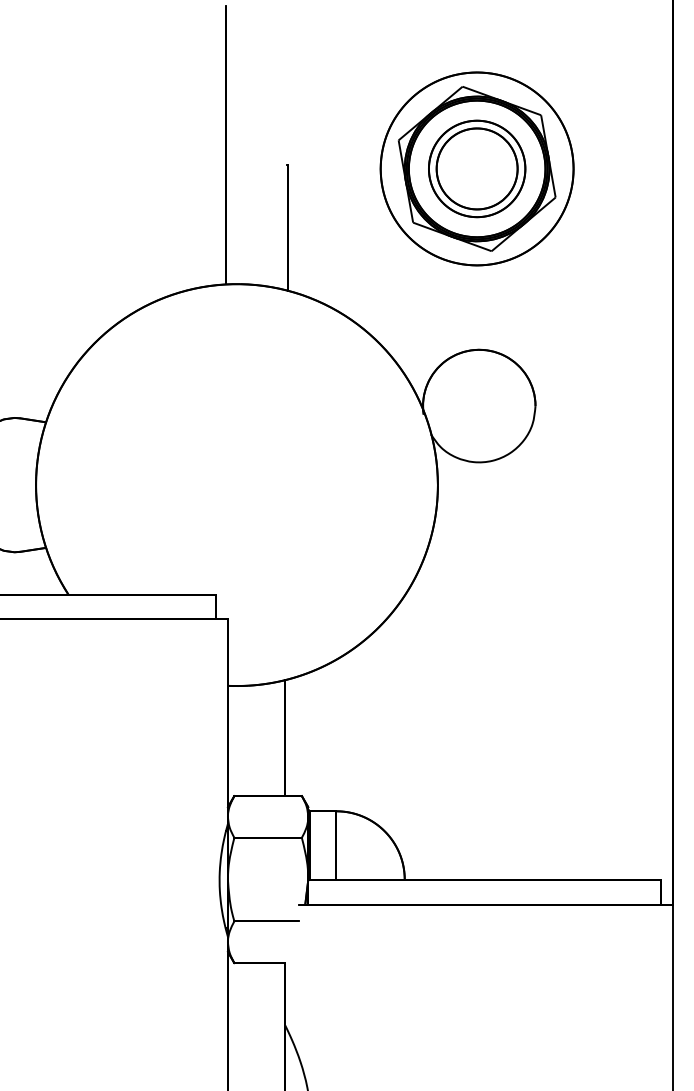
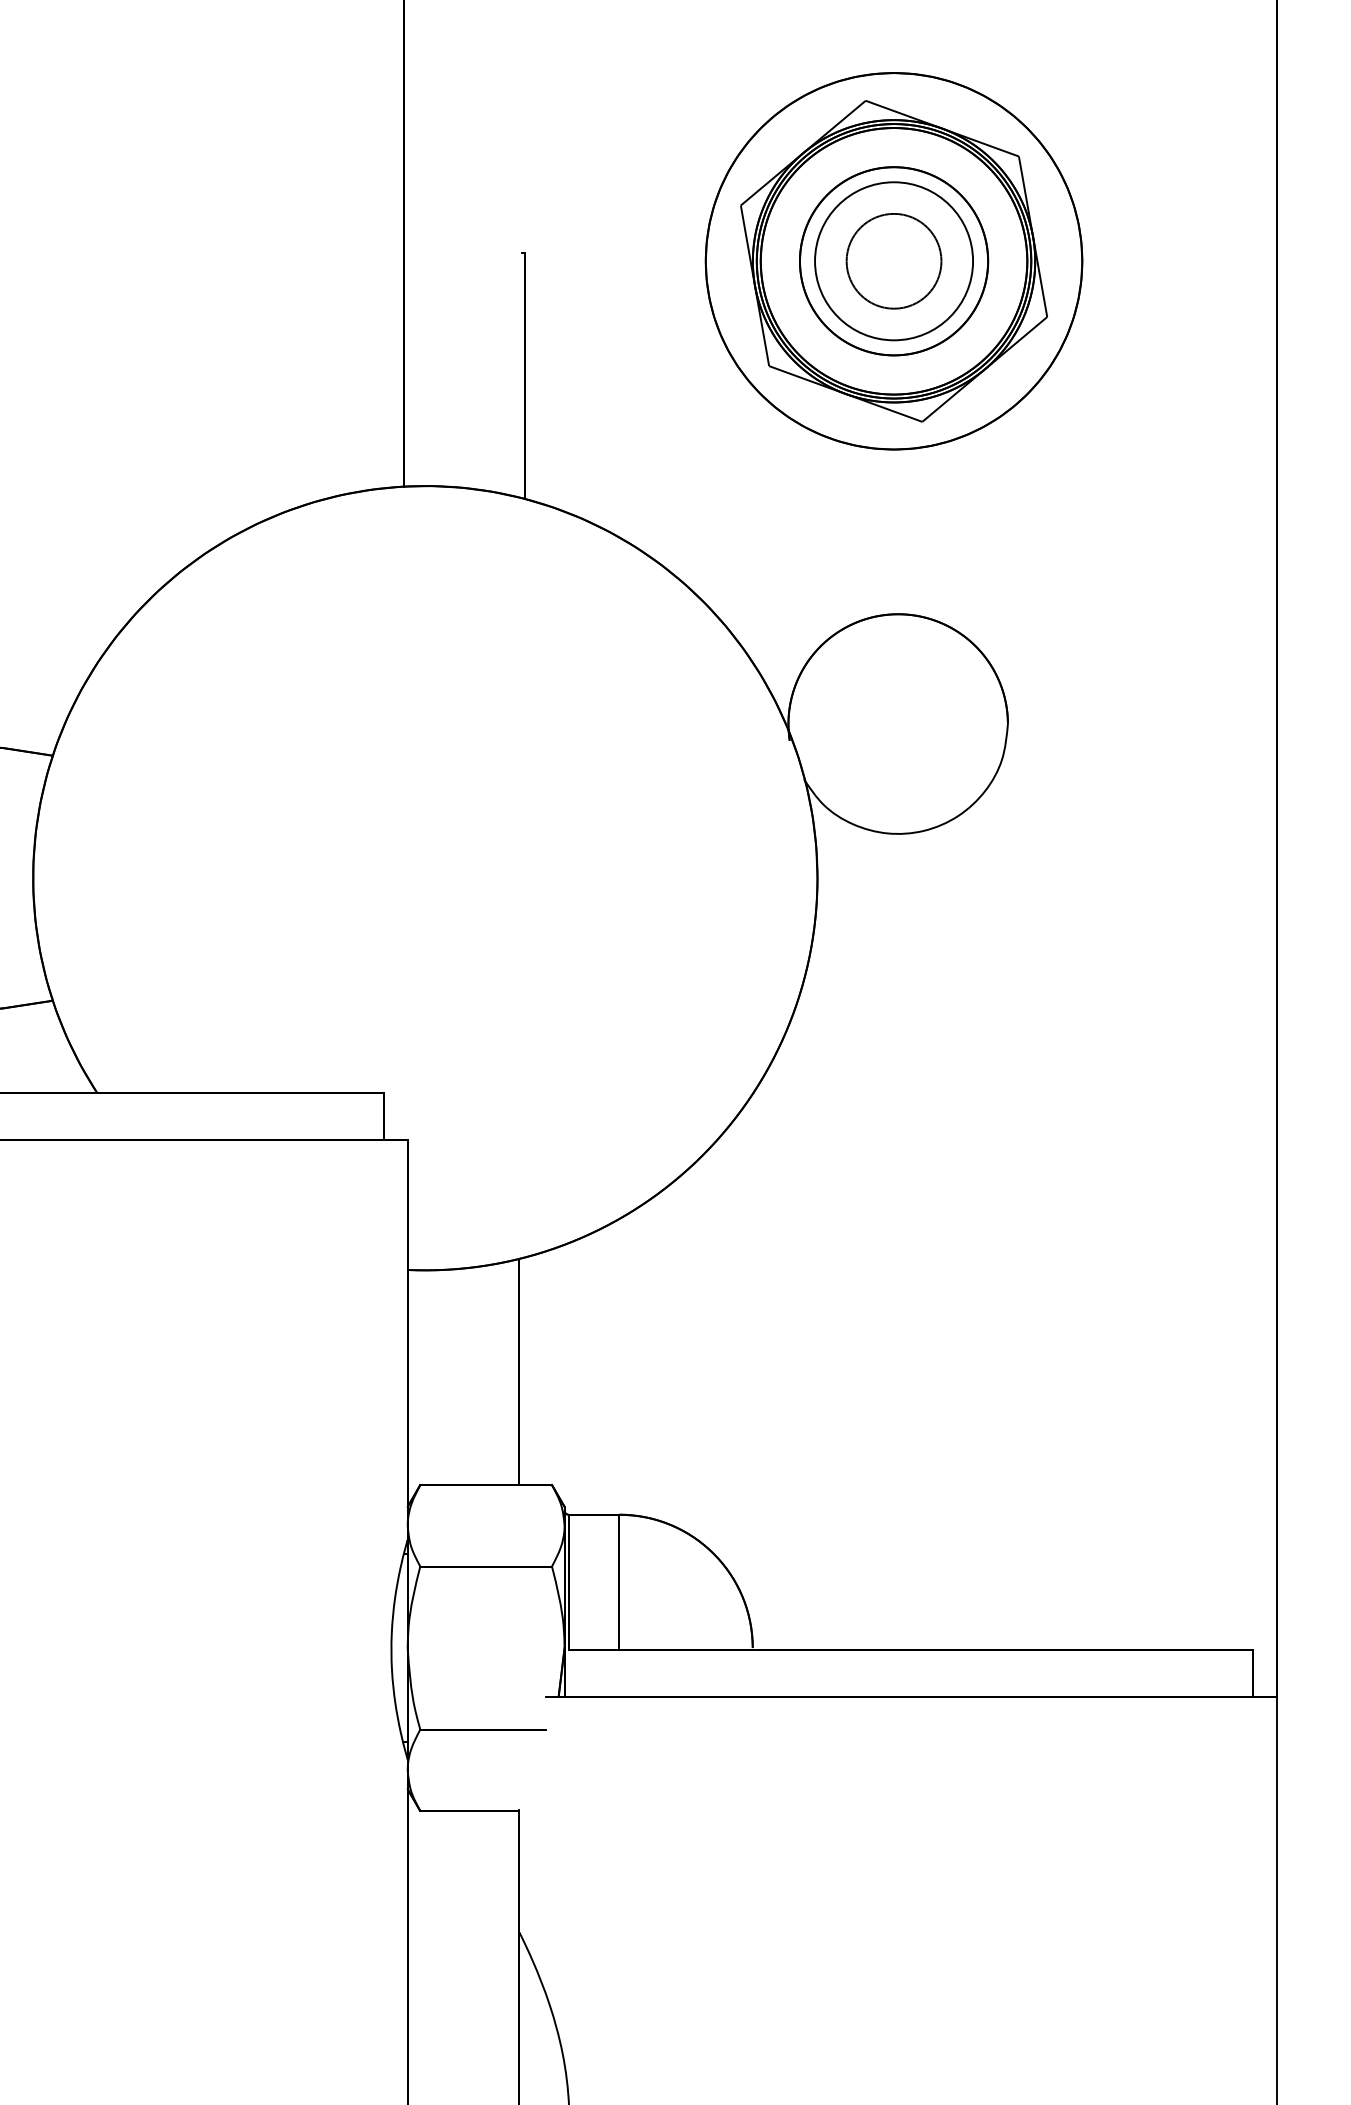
circle: (476, 168) -> (892, 260), size x0.6

